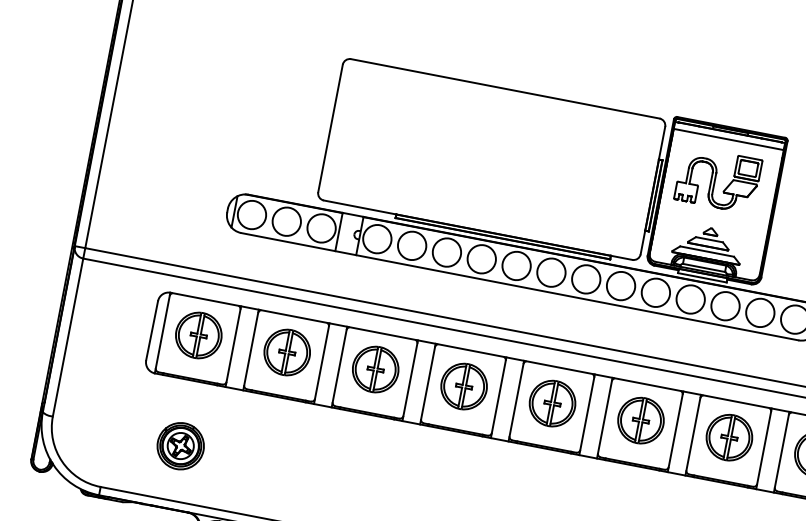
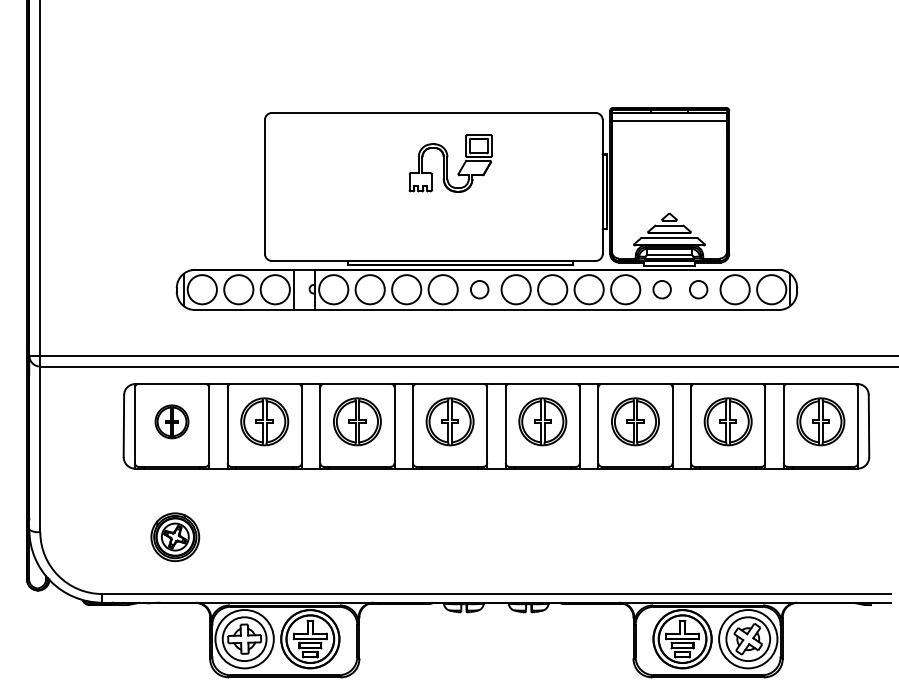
part: (718, 179) -> (450, 163), moved
circle: (516, 265) -> (479, 289), size x0.6
circle: (690, 299) -> (661, 289), size x0.6
circle: (725, 305) -> (698, 289), size x0.6
part: (198, 335) -> (171, 421), size x0.7

